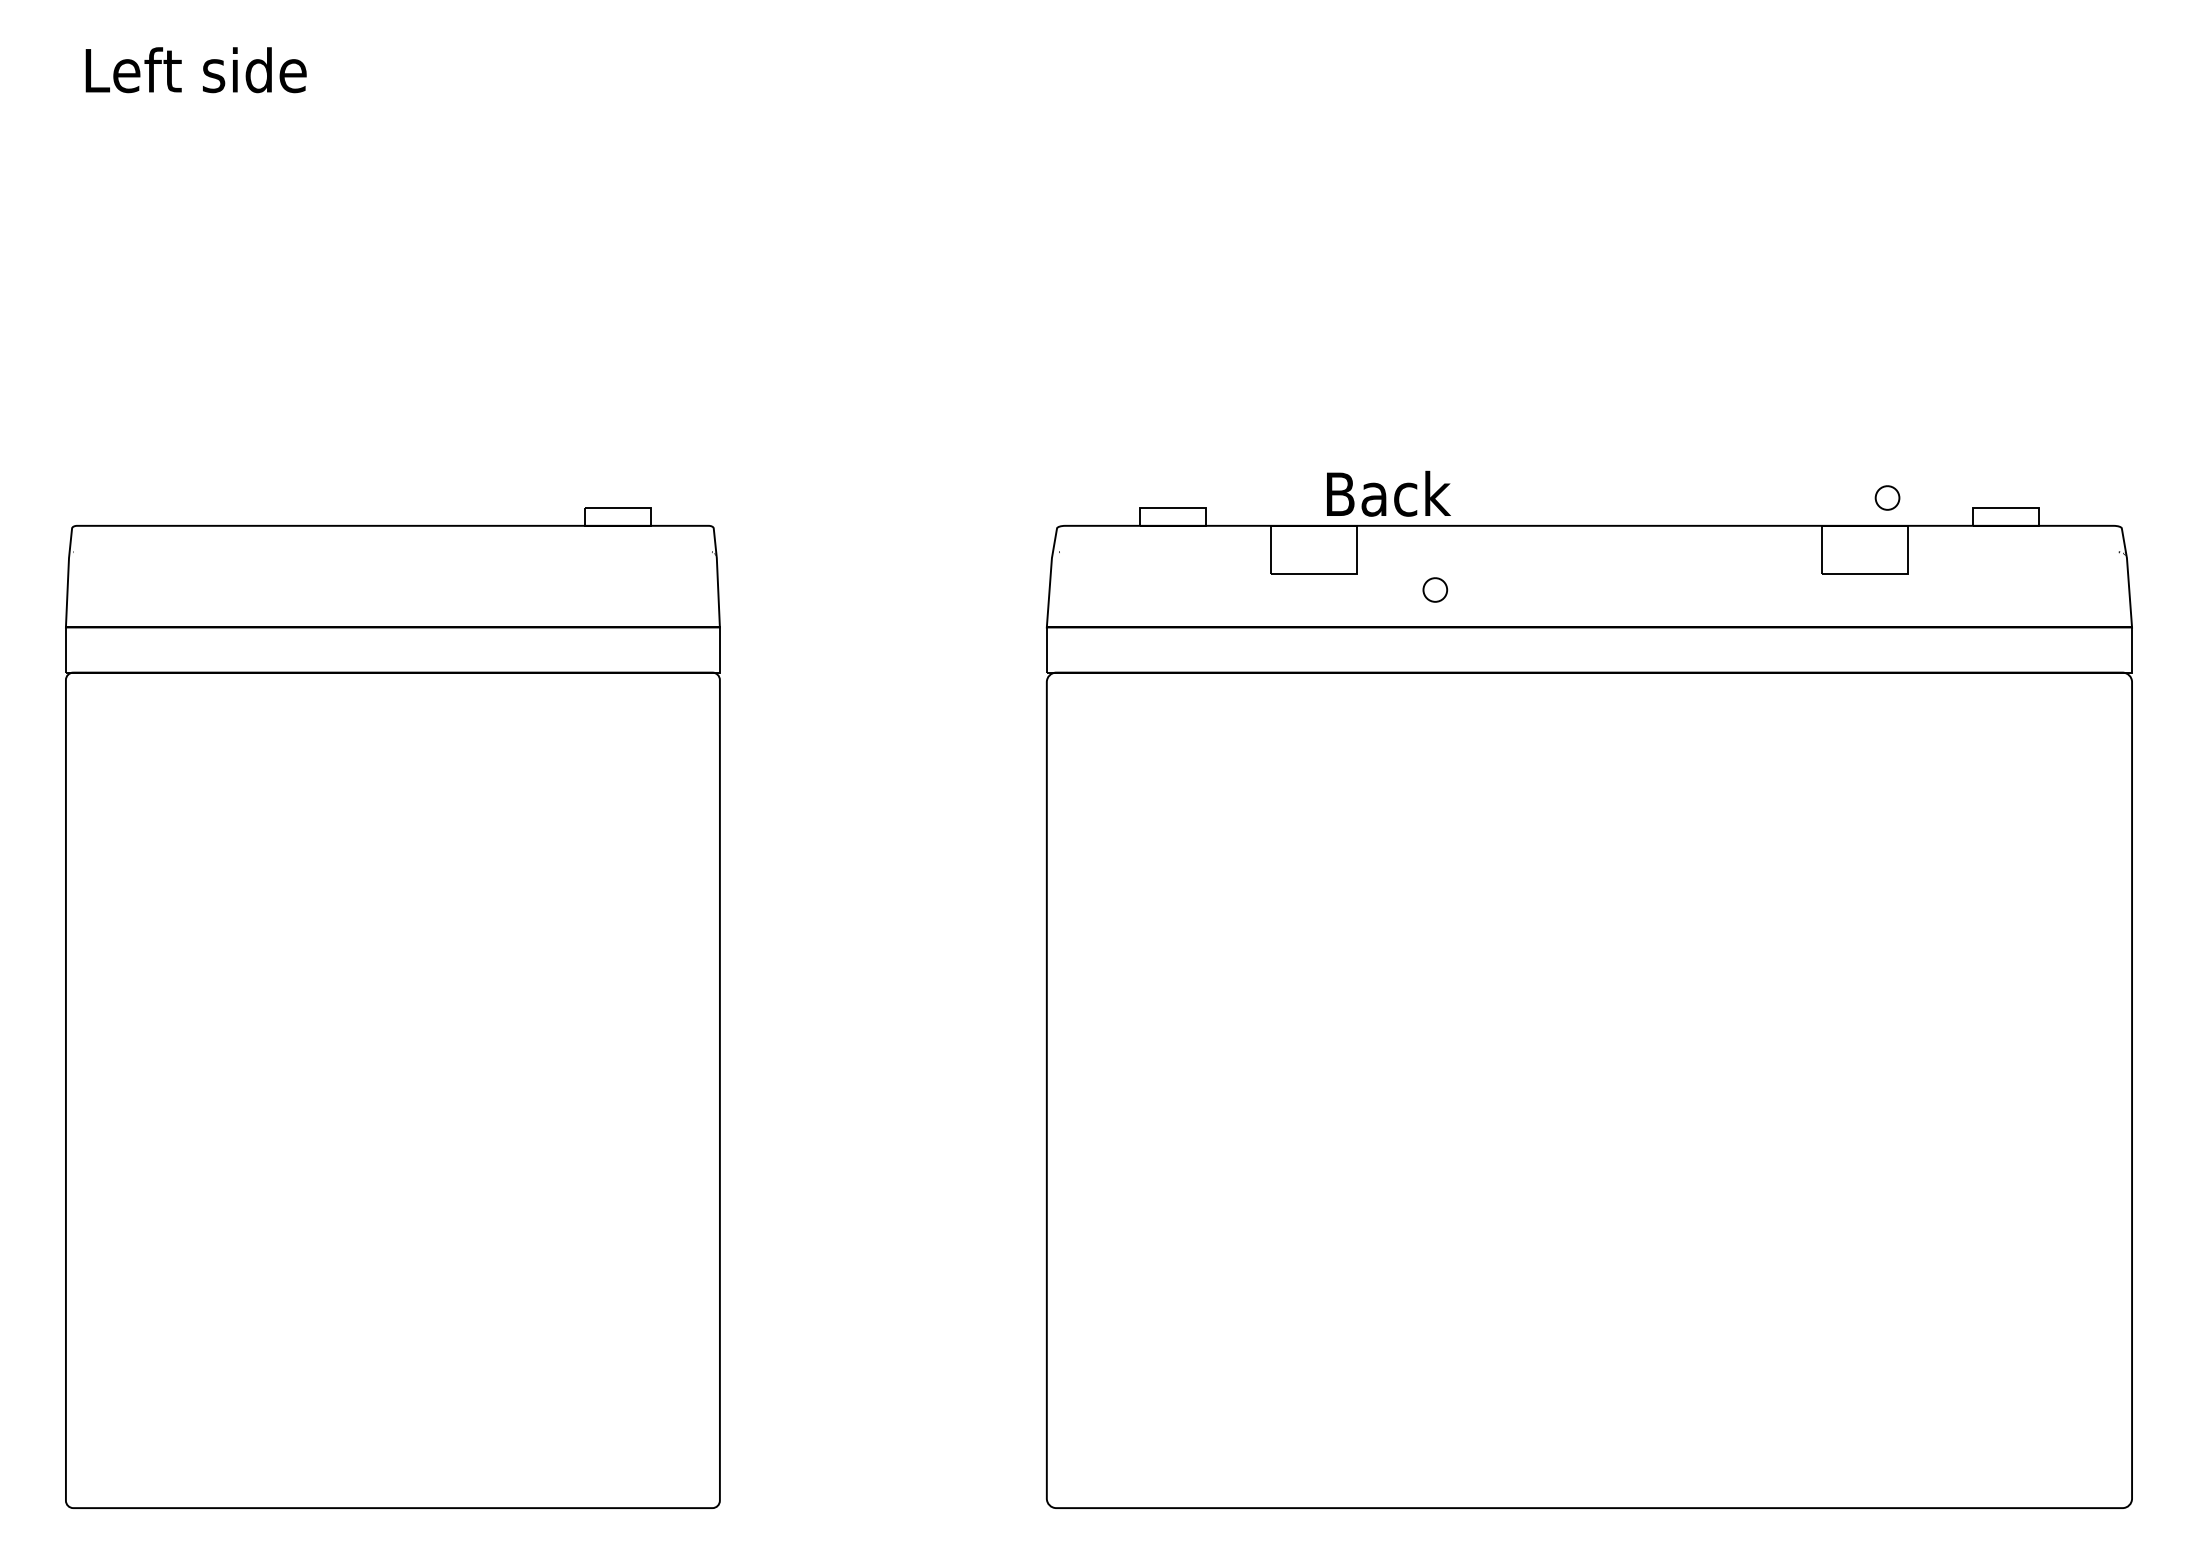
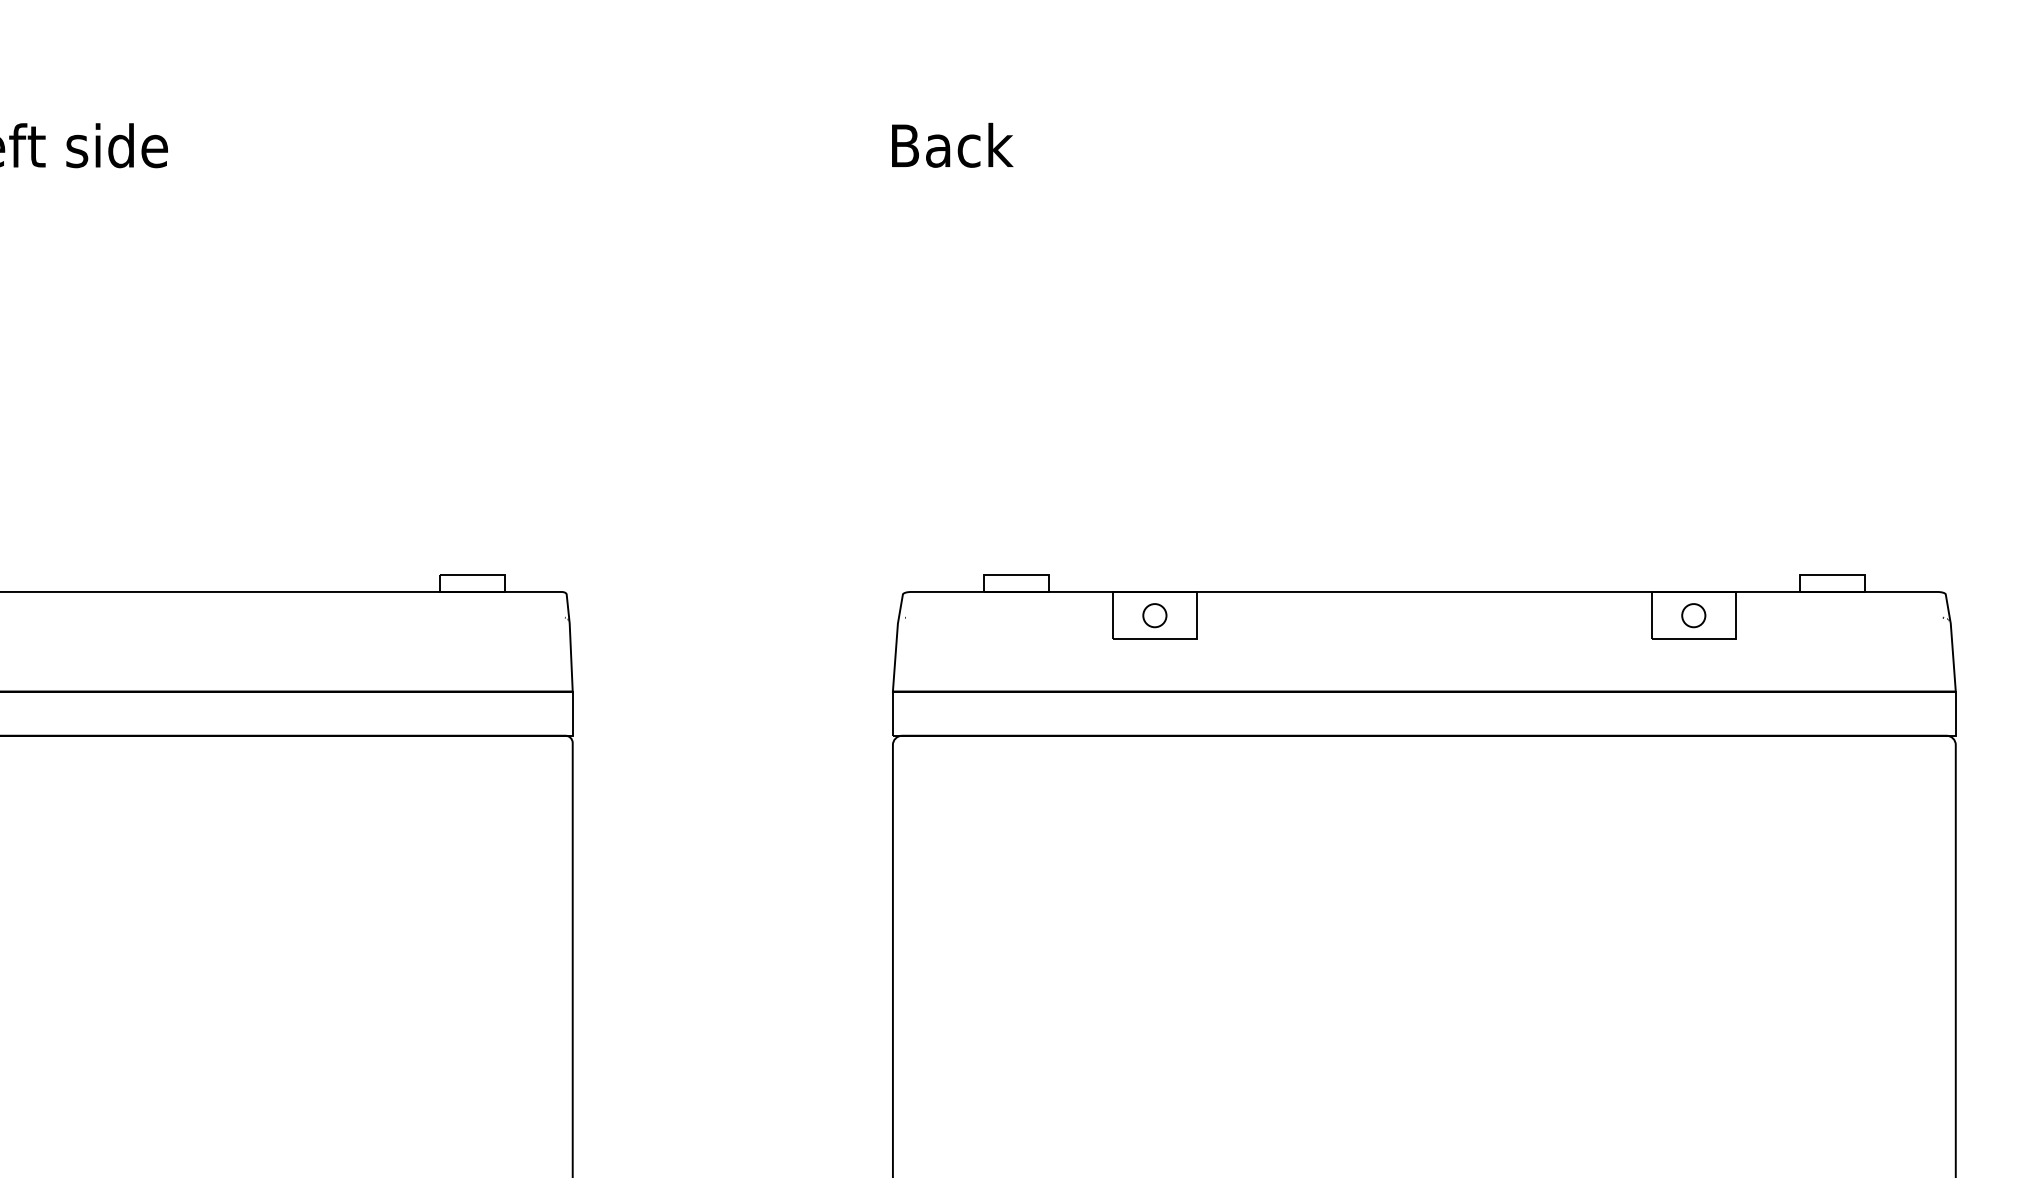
text: (1388, 493) -> (952, 145), moved
part: (1887, 497) -> (1693, 615), moved
part: (1435, 589) -> (1155, 615), moved

